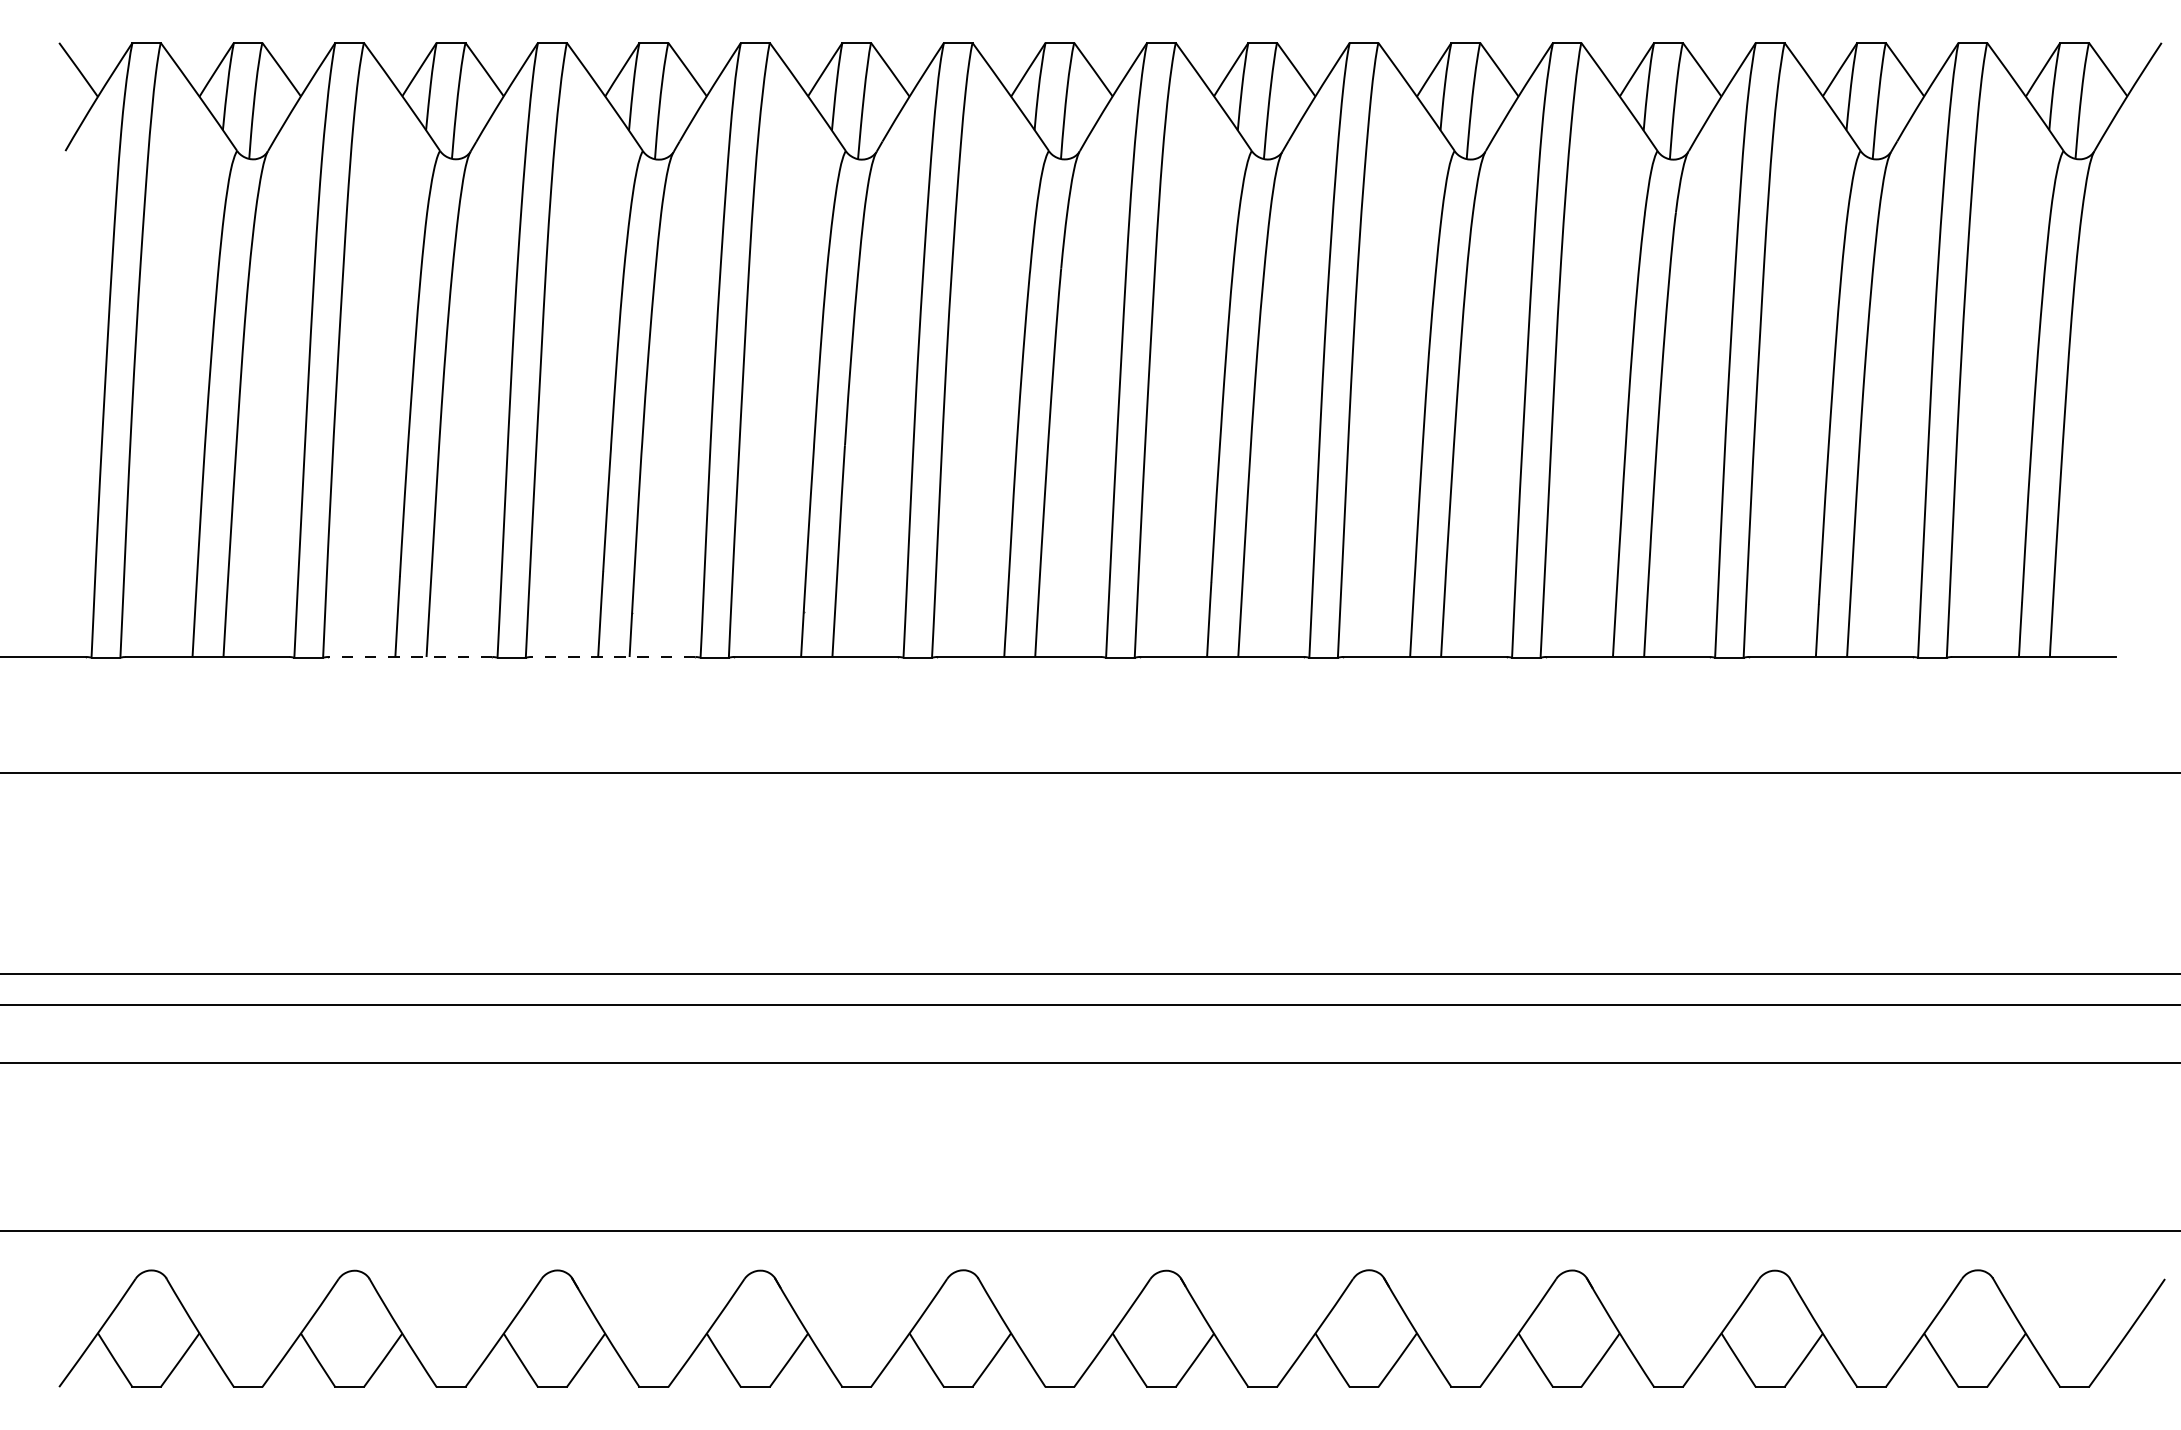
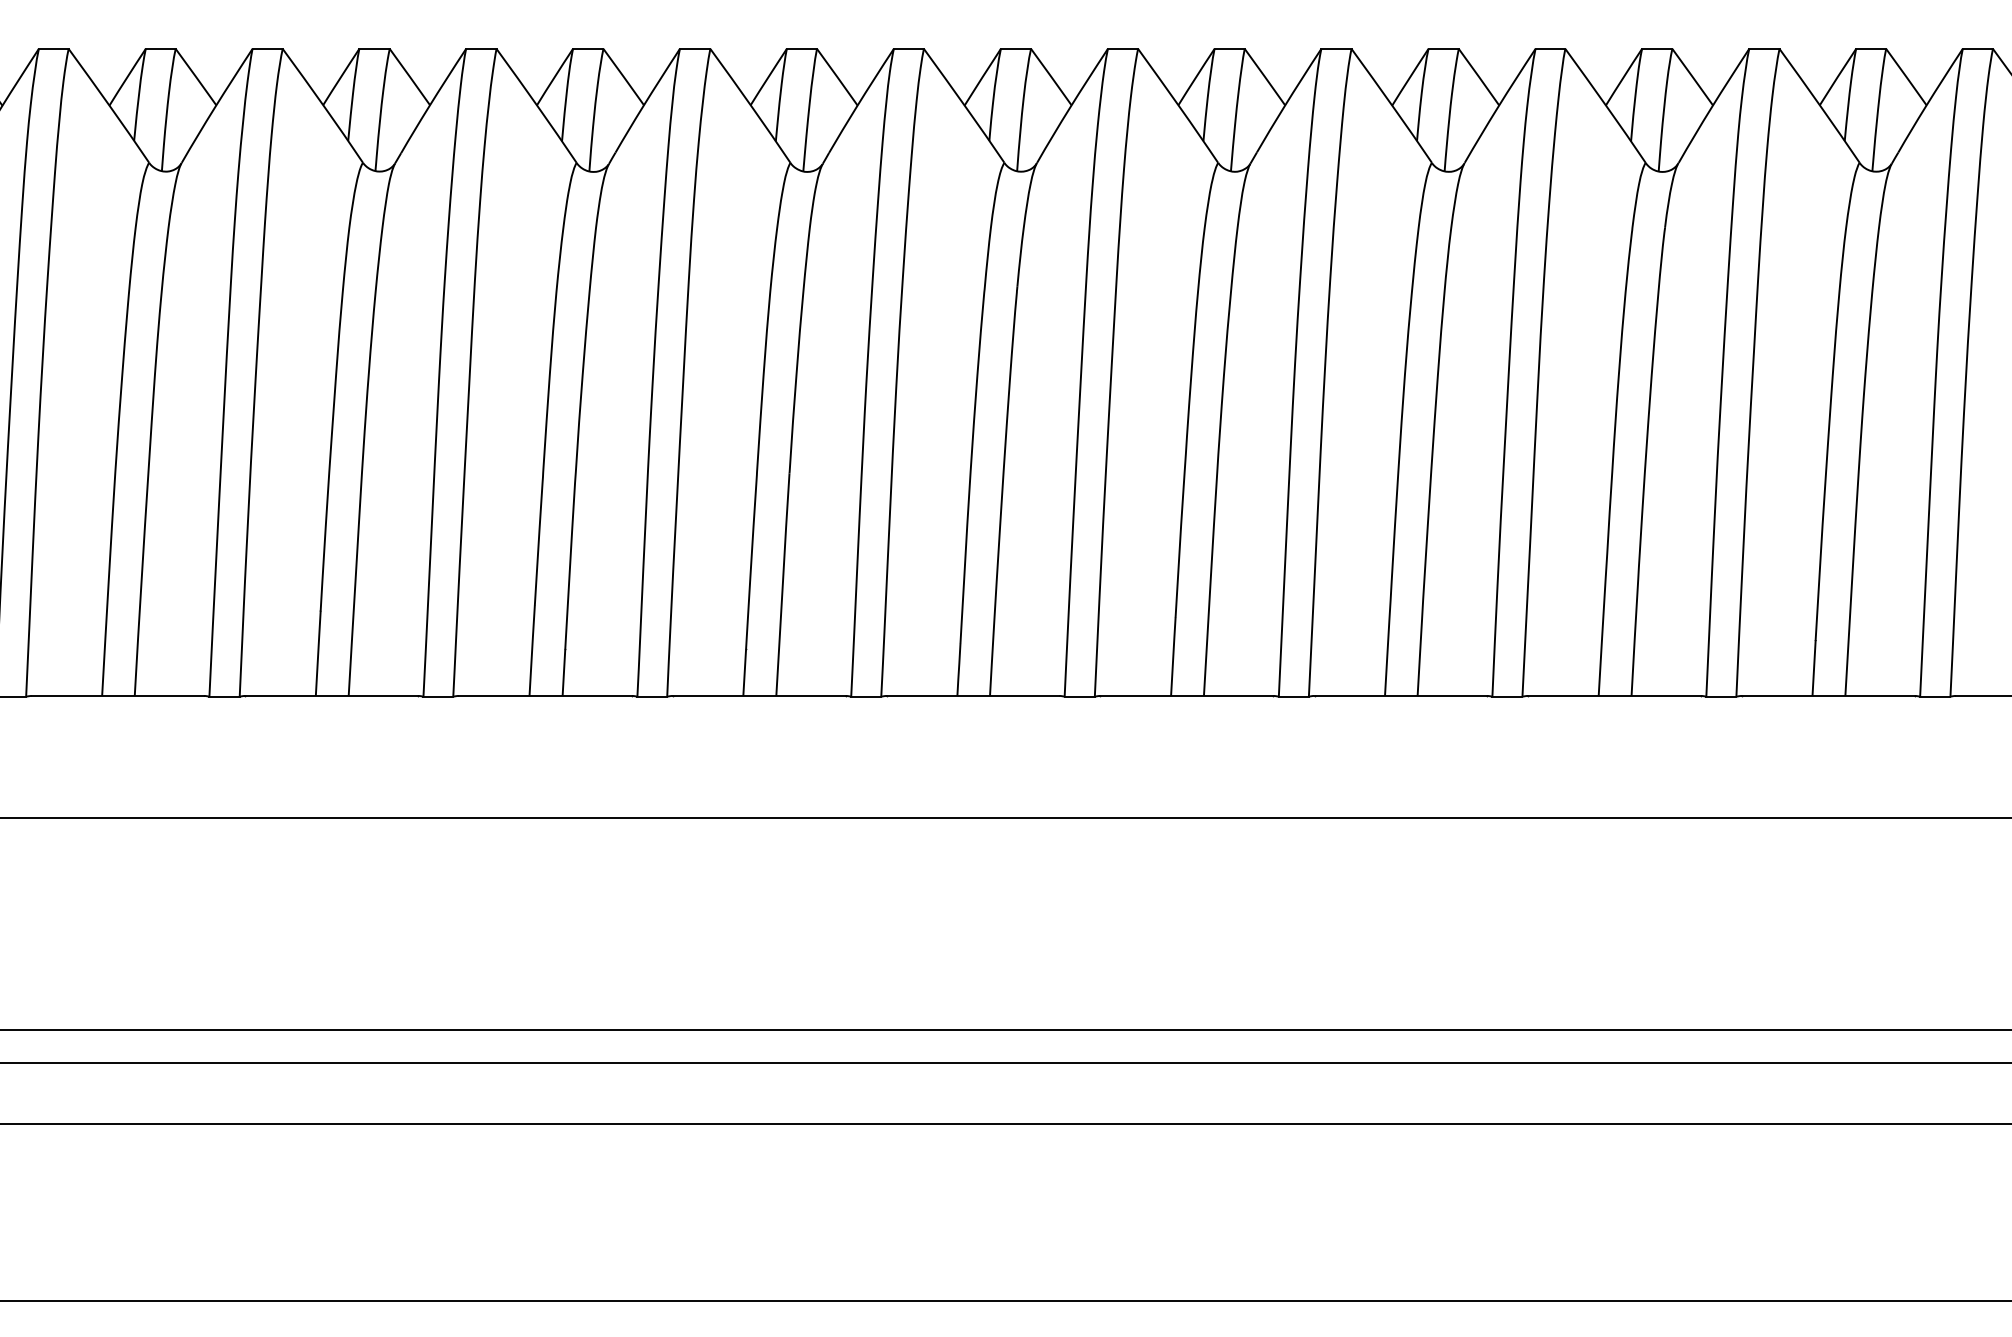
line: (410, 657) -> (331, 696), dashed -> solid
line: (612, 657) -> (544, 696), dashed -> solid

